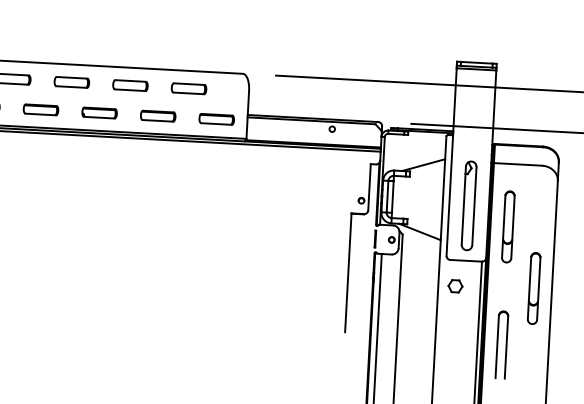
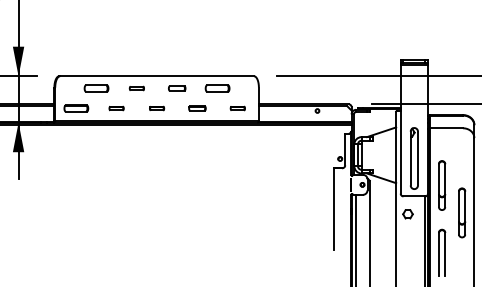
part: (71, 82) -> (136, 88), size x0.6
part: (129, 85) -> (176, 88), size x0.7
part: (40, 109) -> (116, 108), size x0.6
part: (98, 112) -> (156, 108), size x0.6
part: (158, 116) -> (197, 108), size x0.7
part: (216, 119) -> (237, 108), size x0.6
part: (508, 226) -> (442, 185), moved

